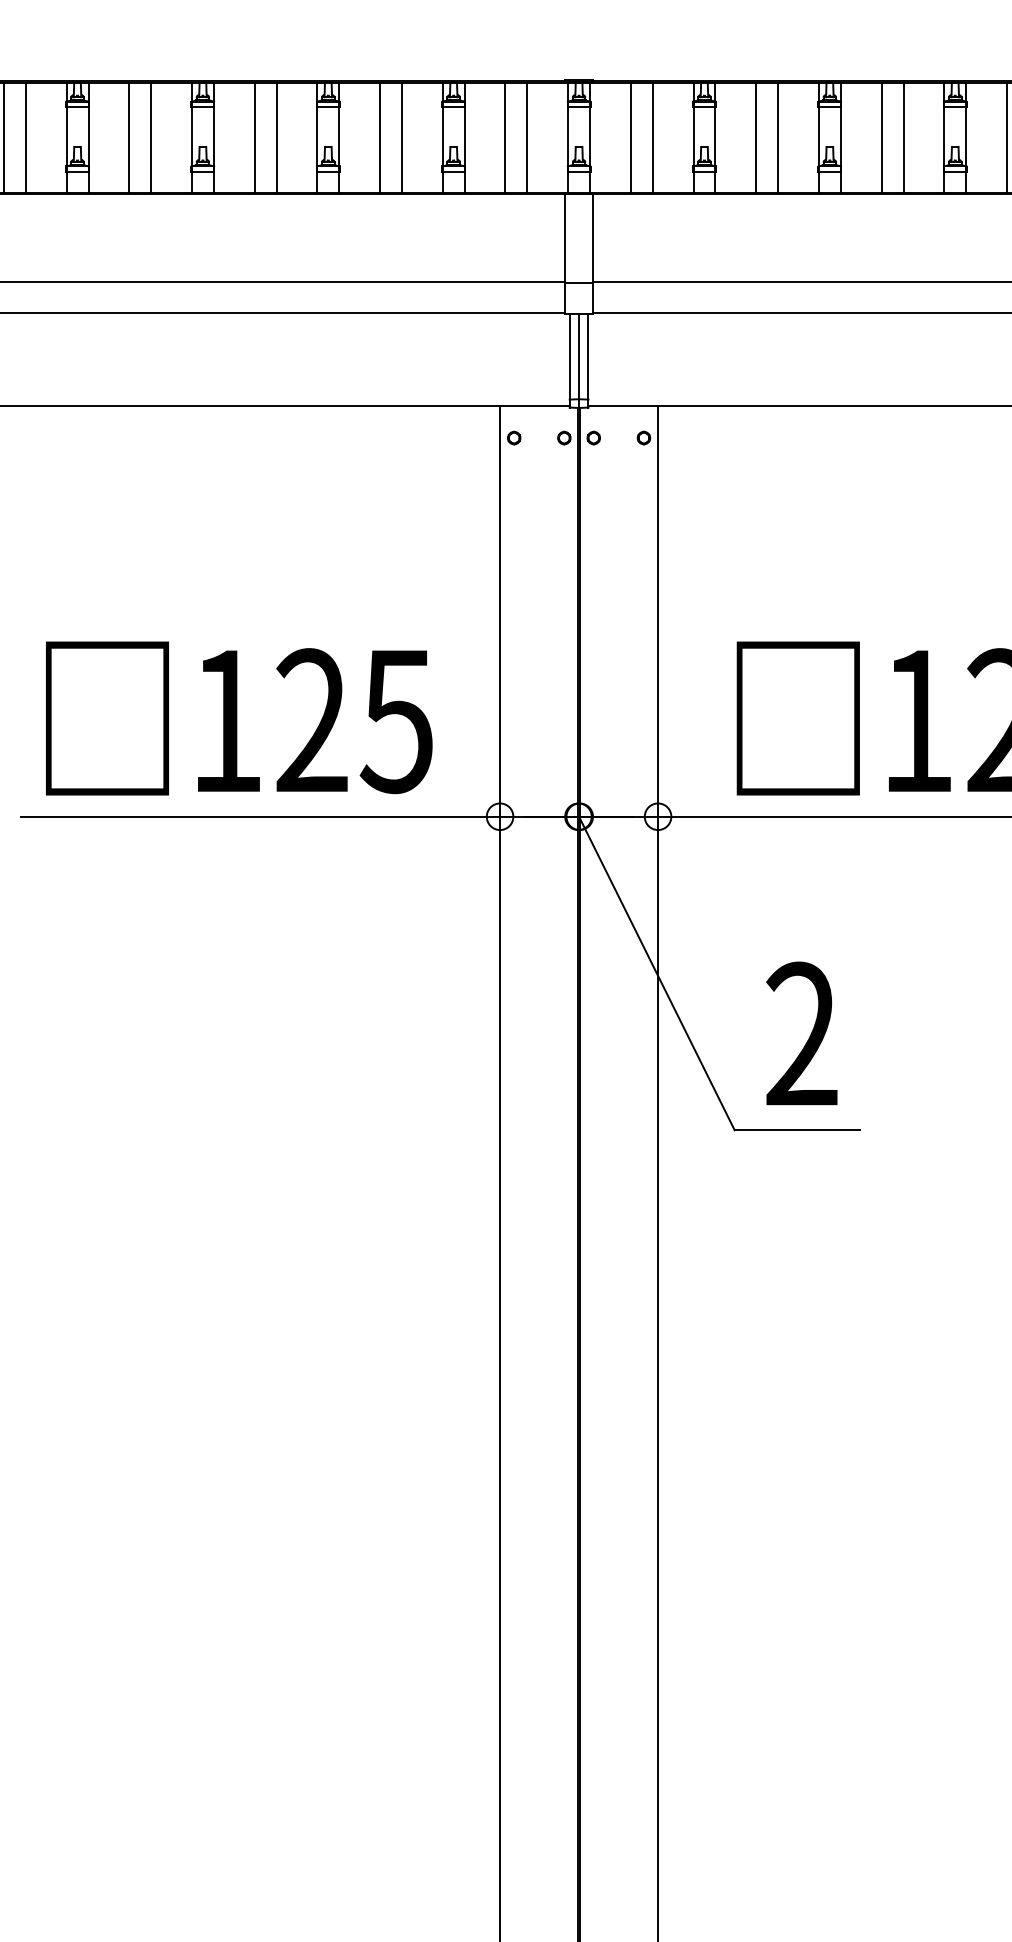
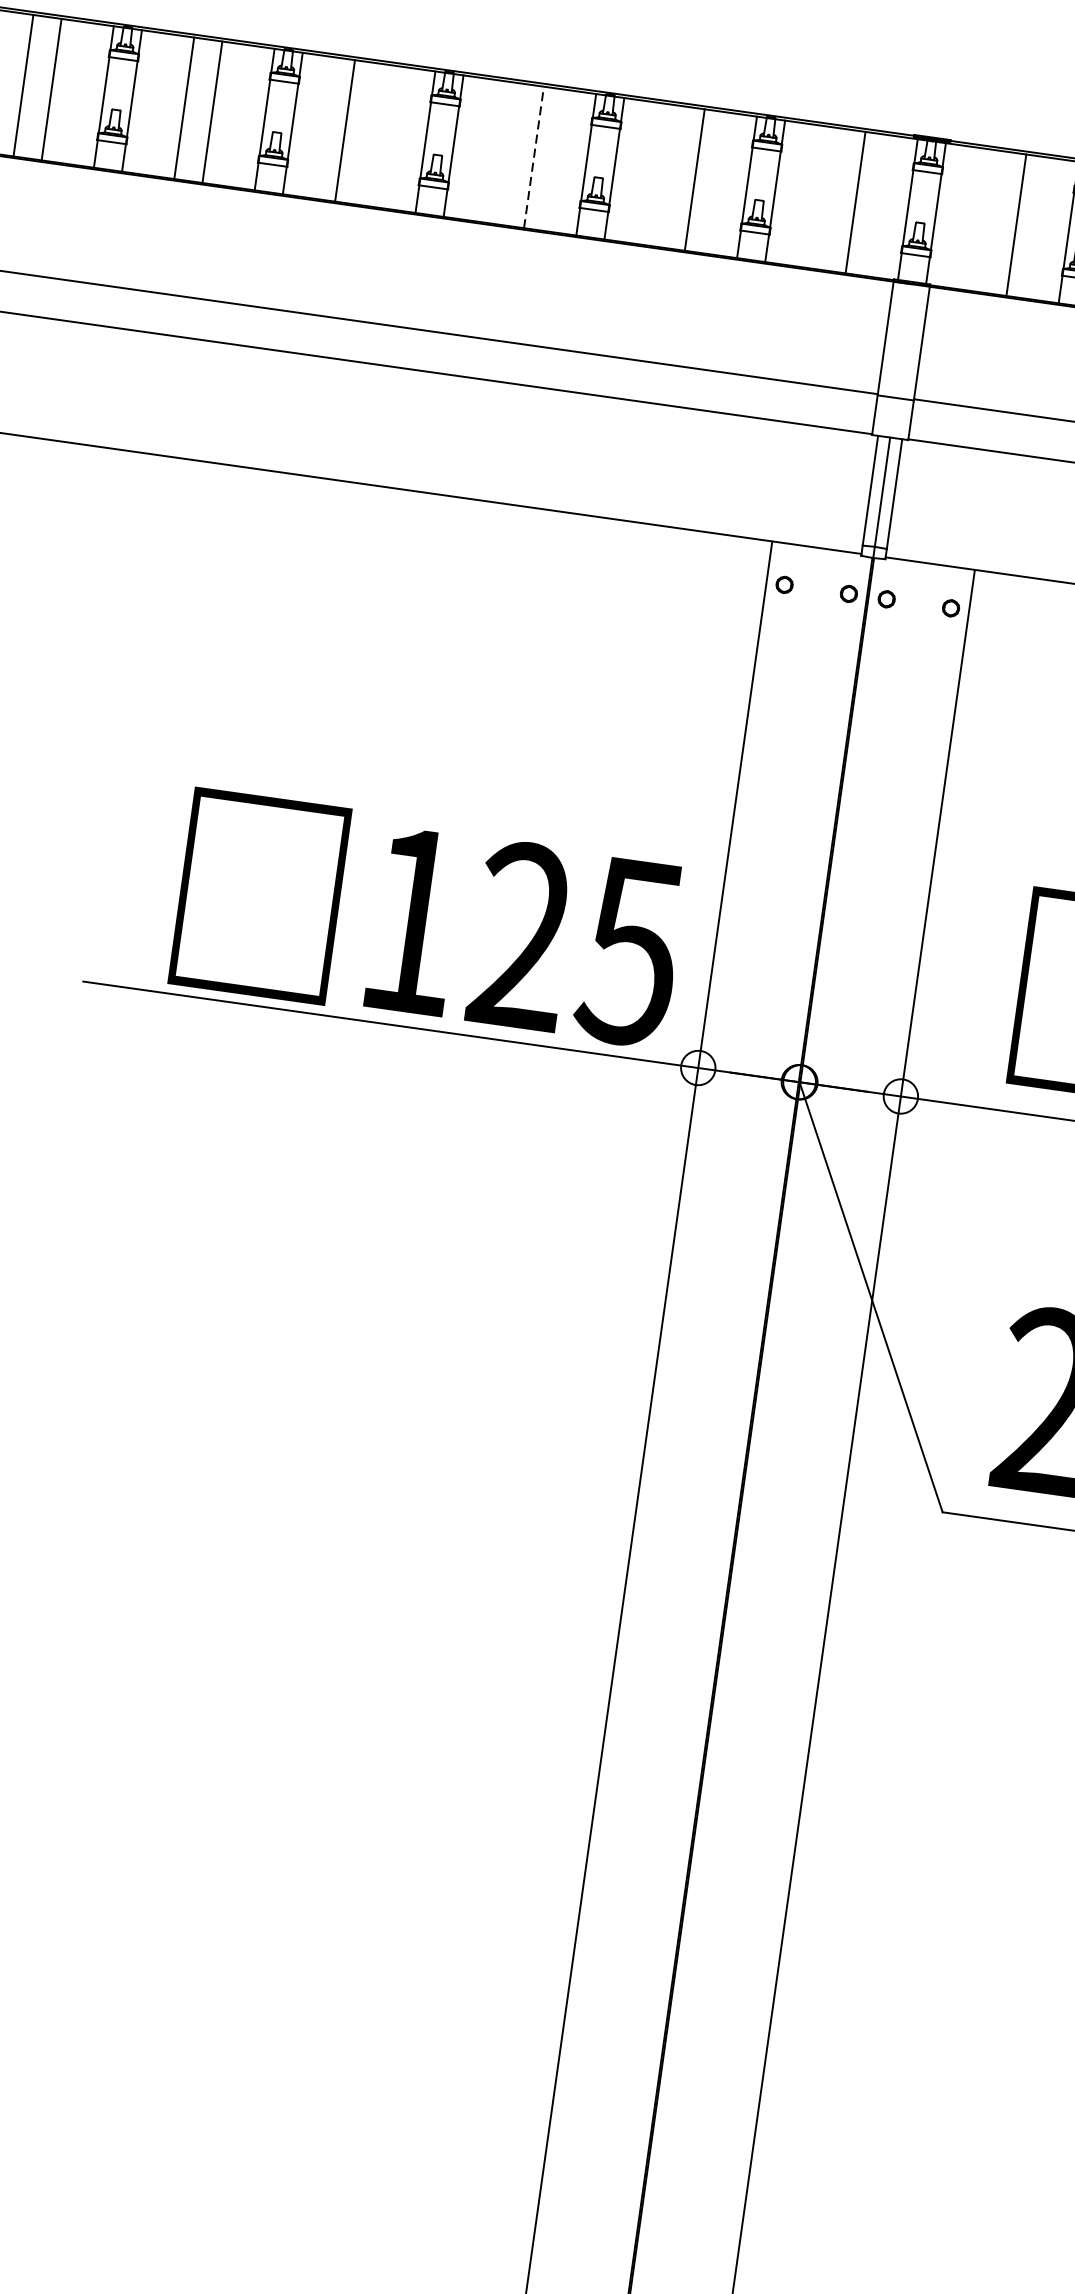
line: (151, 137) -> (373, 134), removed
line: (254, 137) -> (505, 152), removed
line: (276, 137) -> (533, 156), solid -> dashed
line: (380, 137) -> (667, 175), removed
line: (505, 137) -> (827, 197), removed
line: (630, 137) -> (987, 220), removed
text: (239, 718) -> (429, 920), moved

